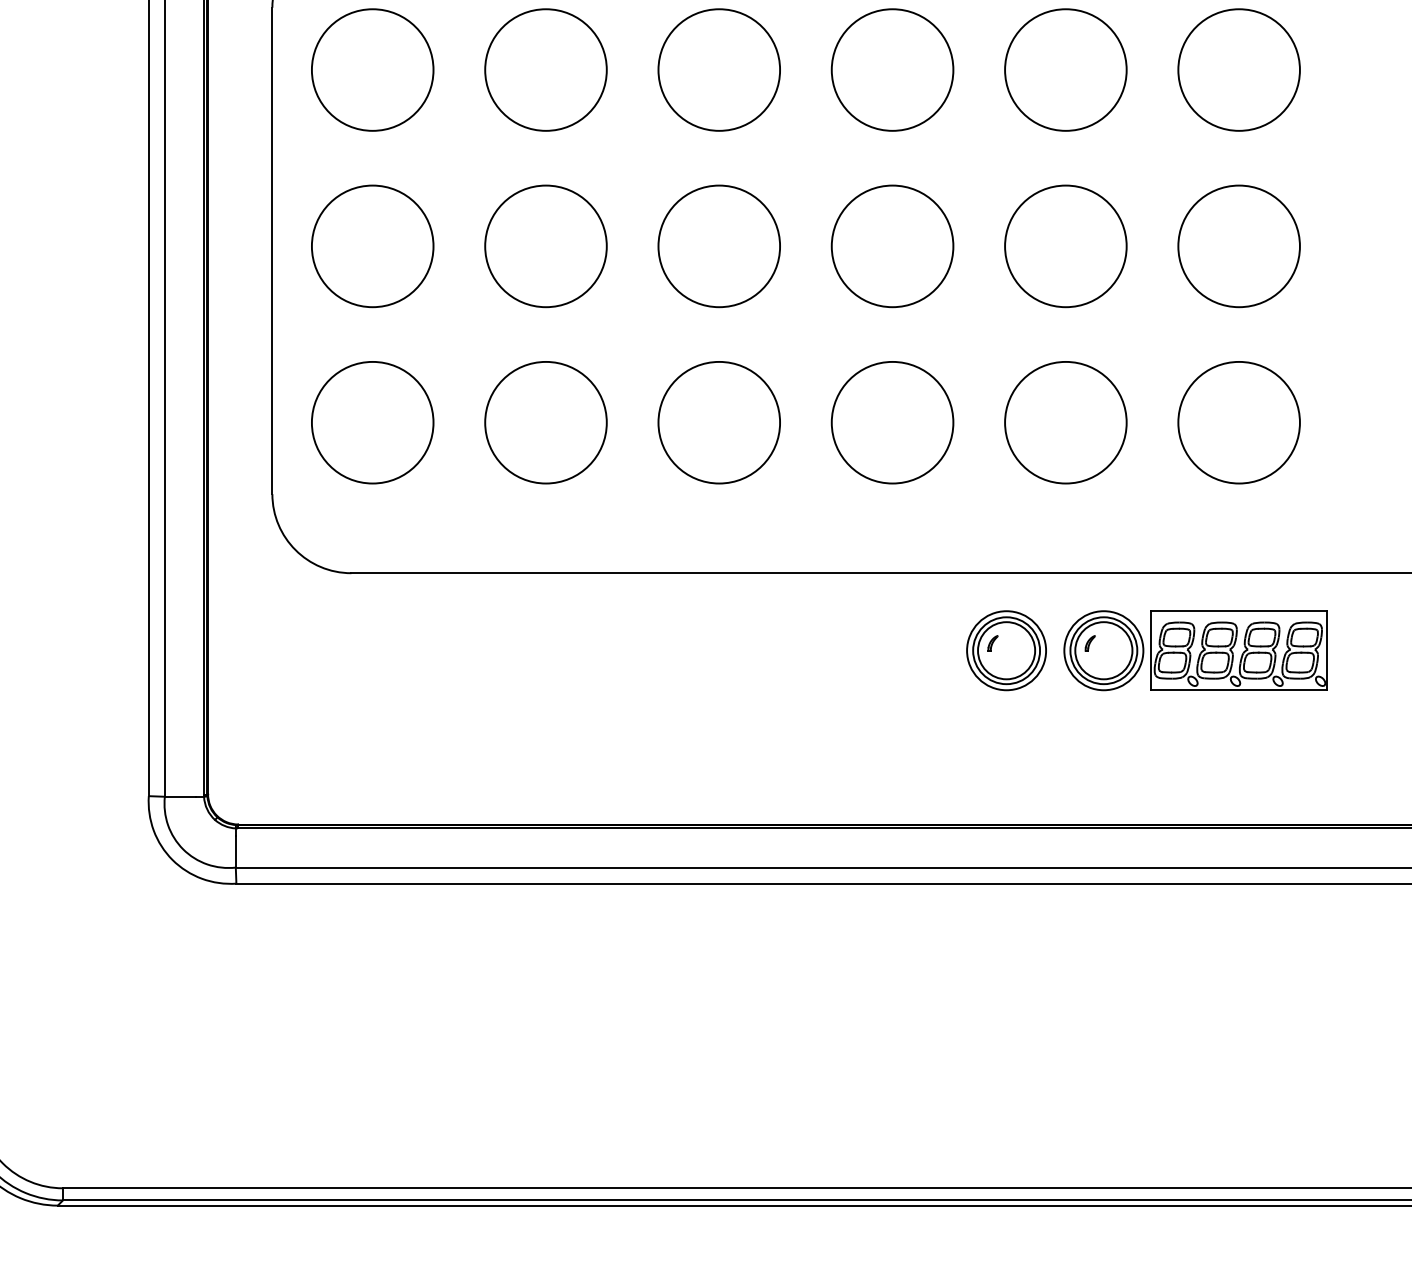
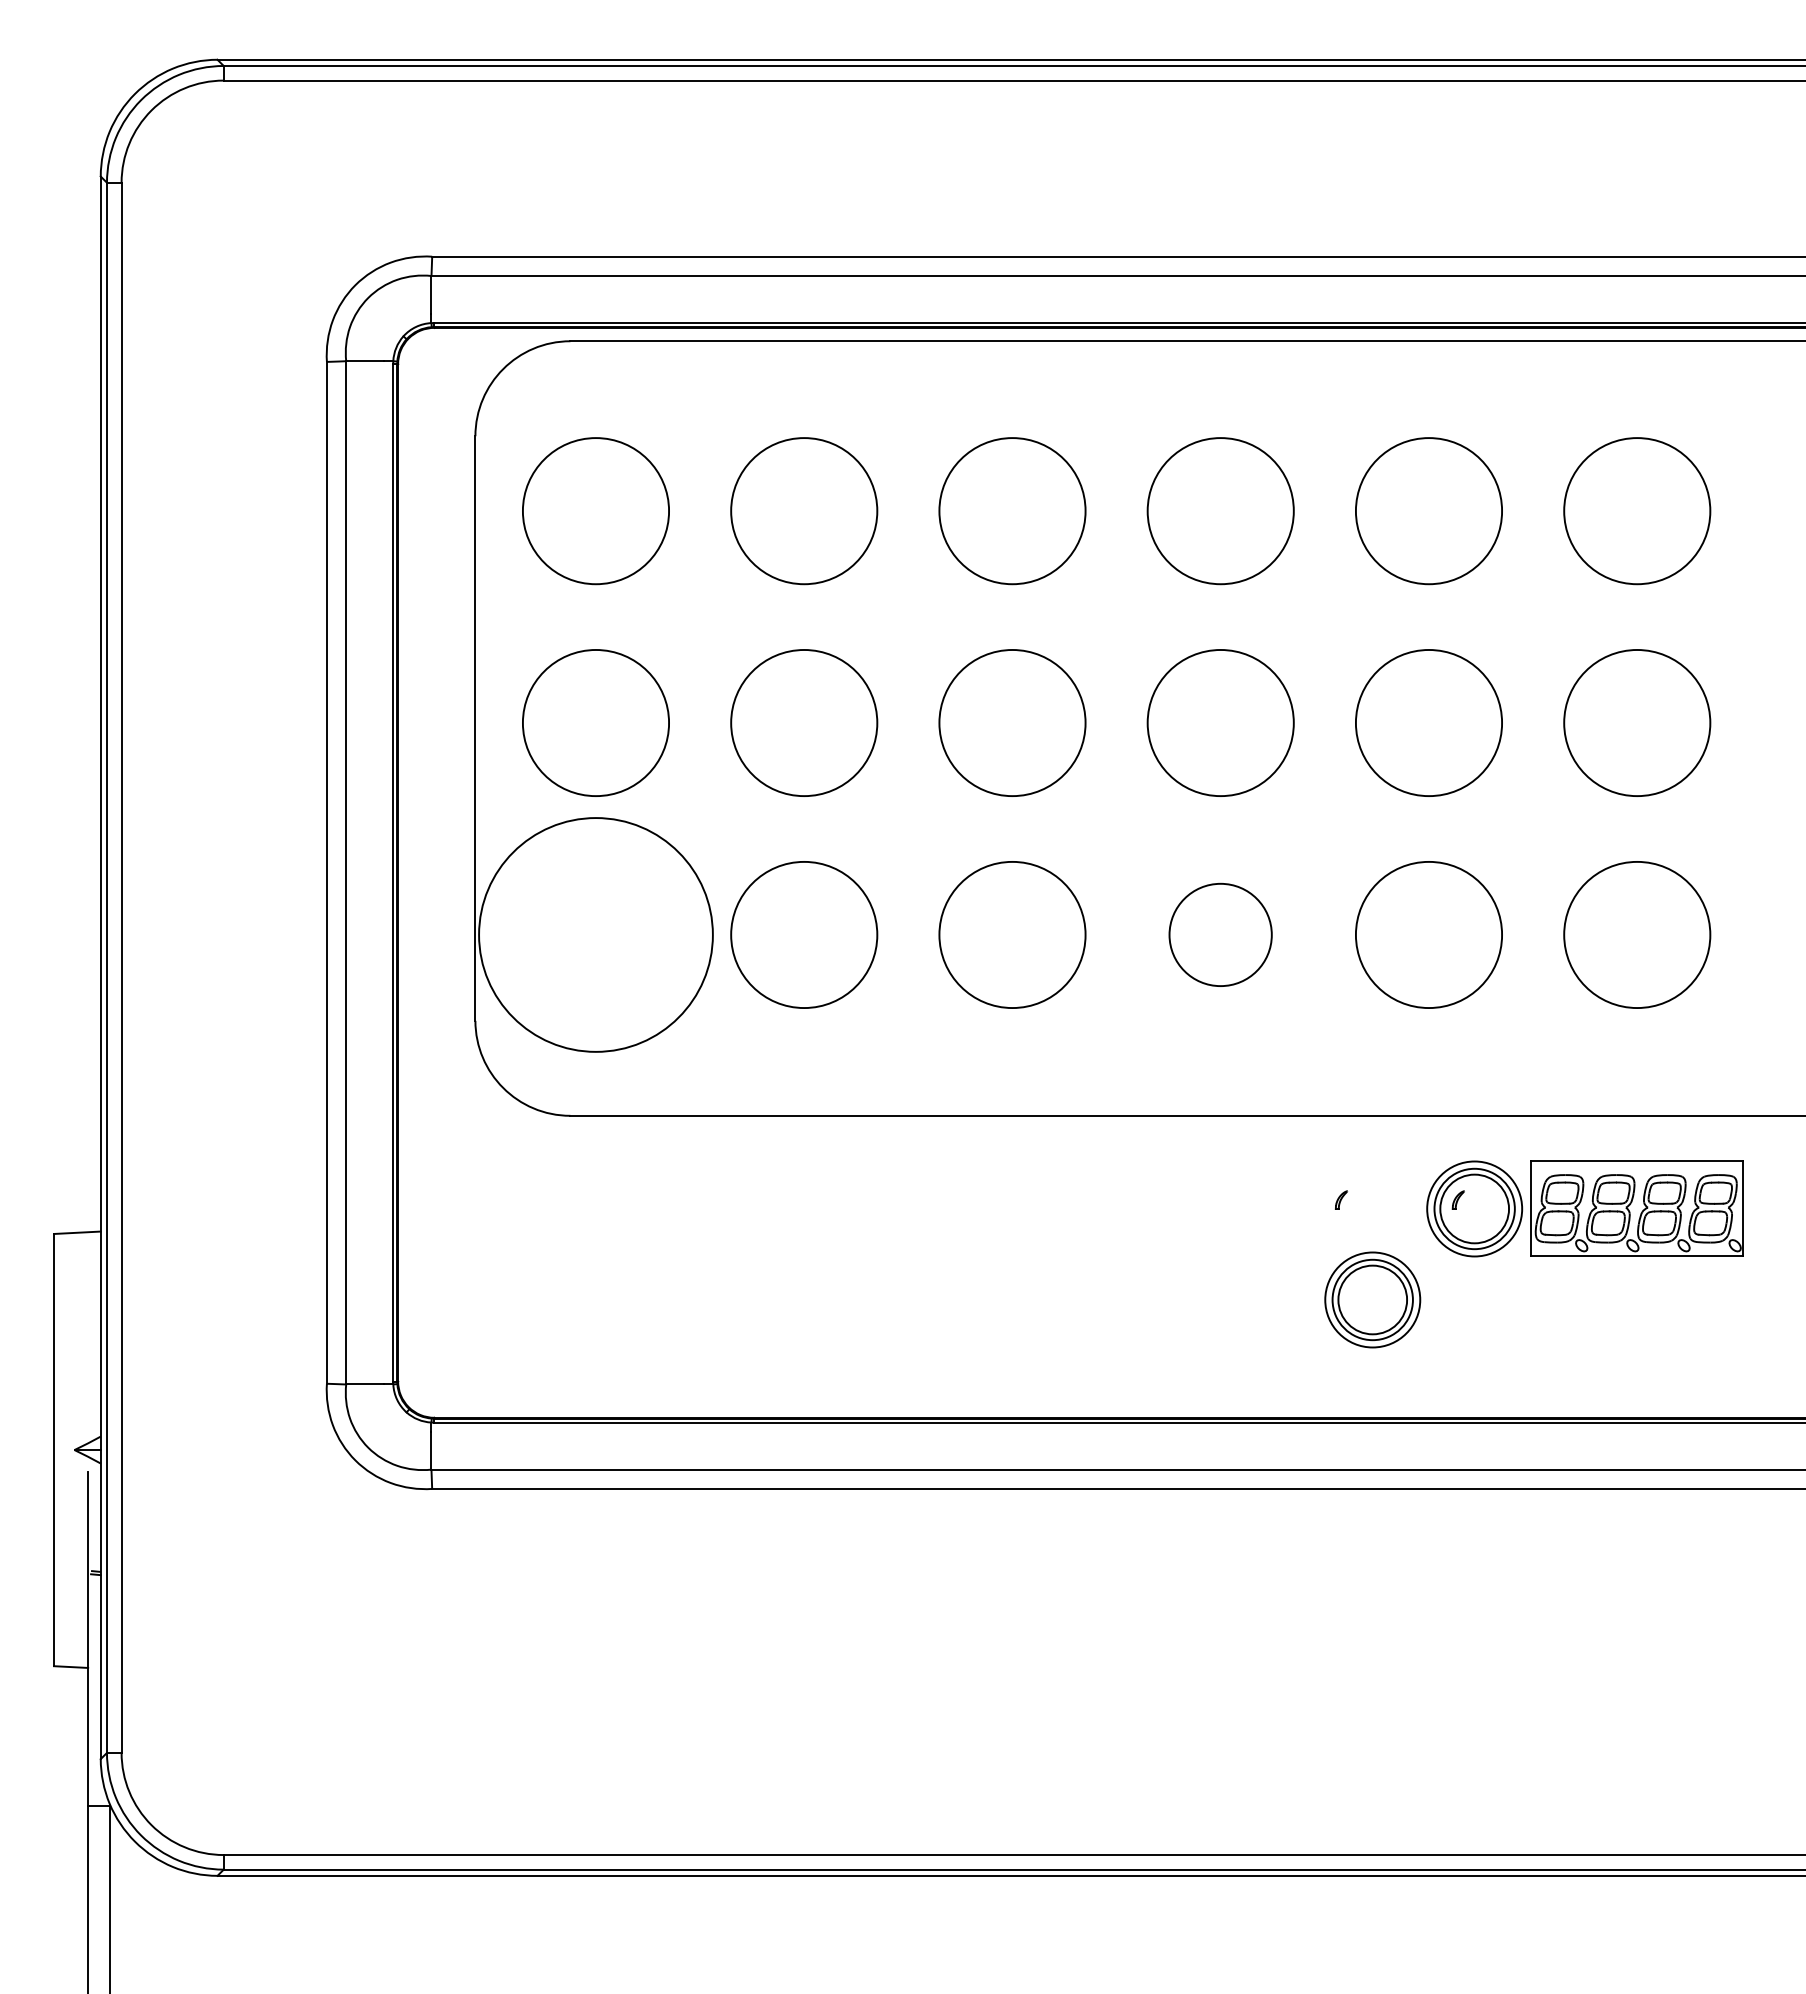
circle: (372, 422) -> (595, 934), size x1.6
circle: (892, 422) -> (1220, 934), size x0.7
part: (1006, 650) -> (1372, 1299), moved

